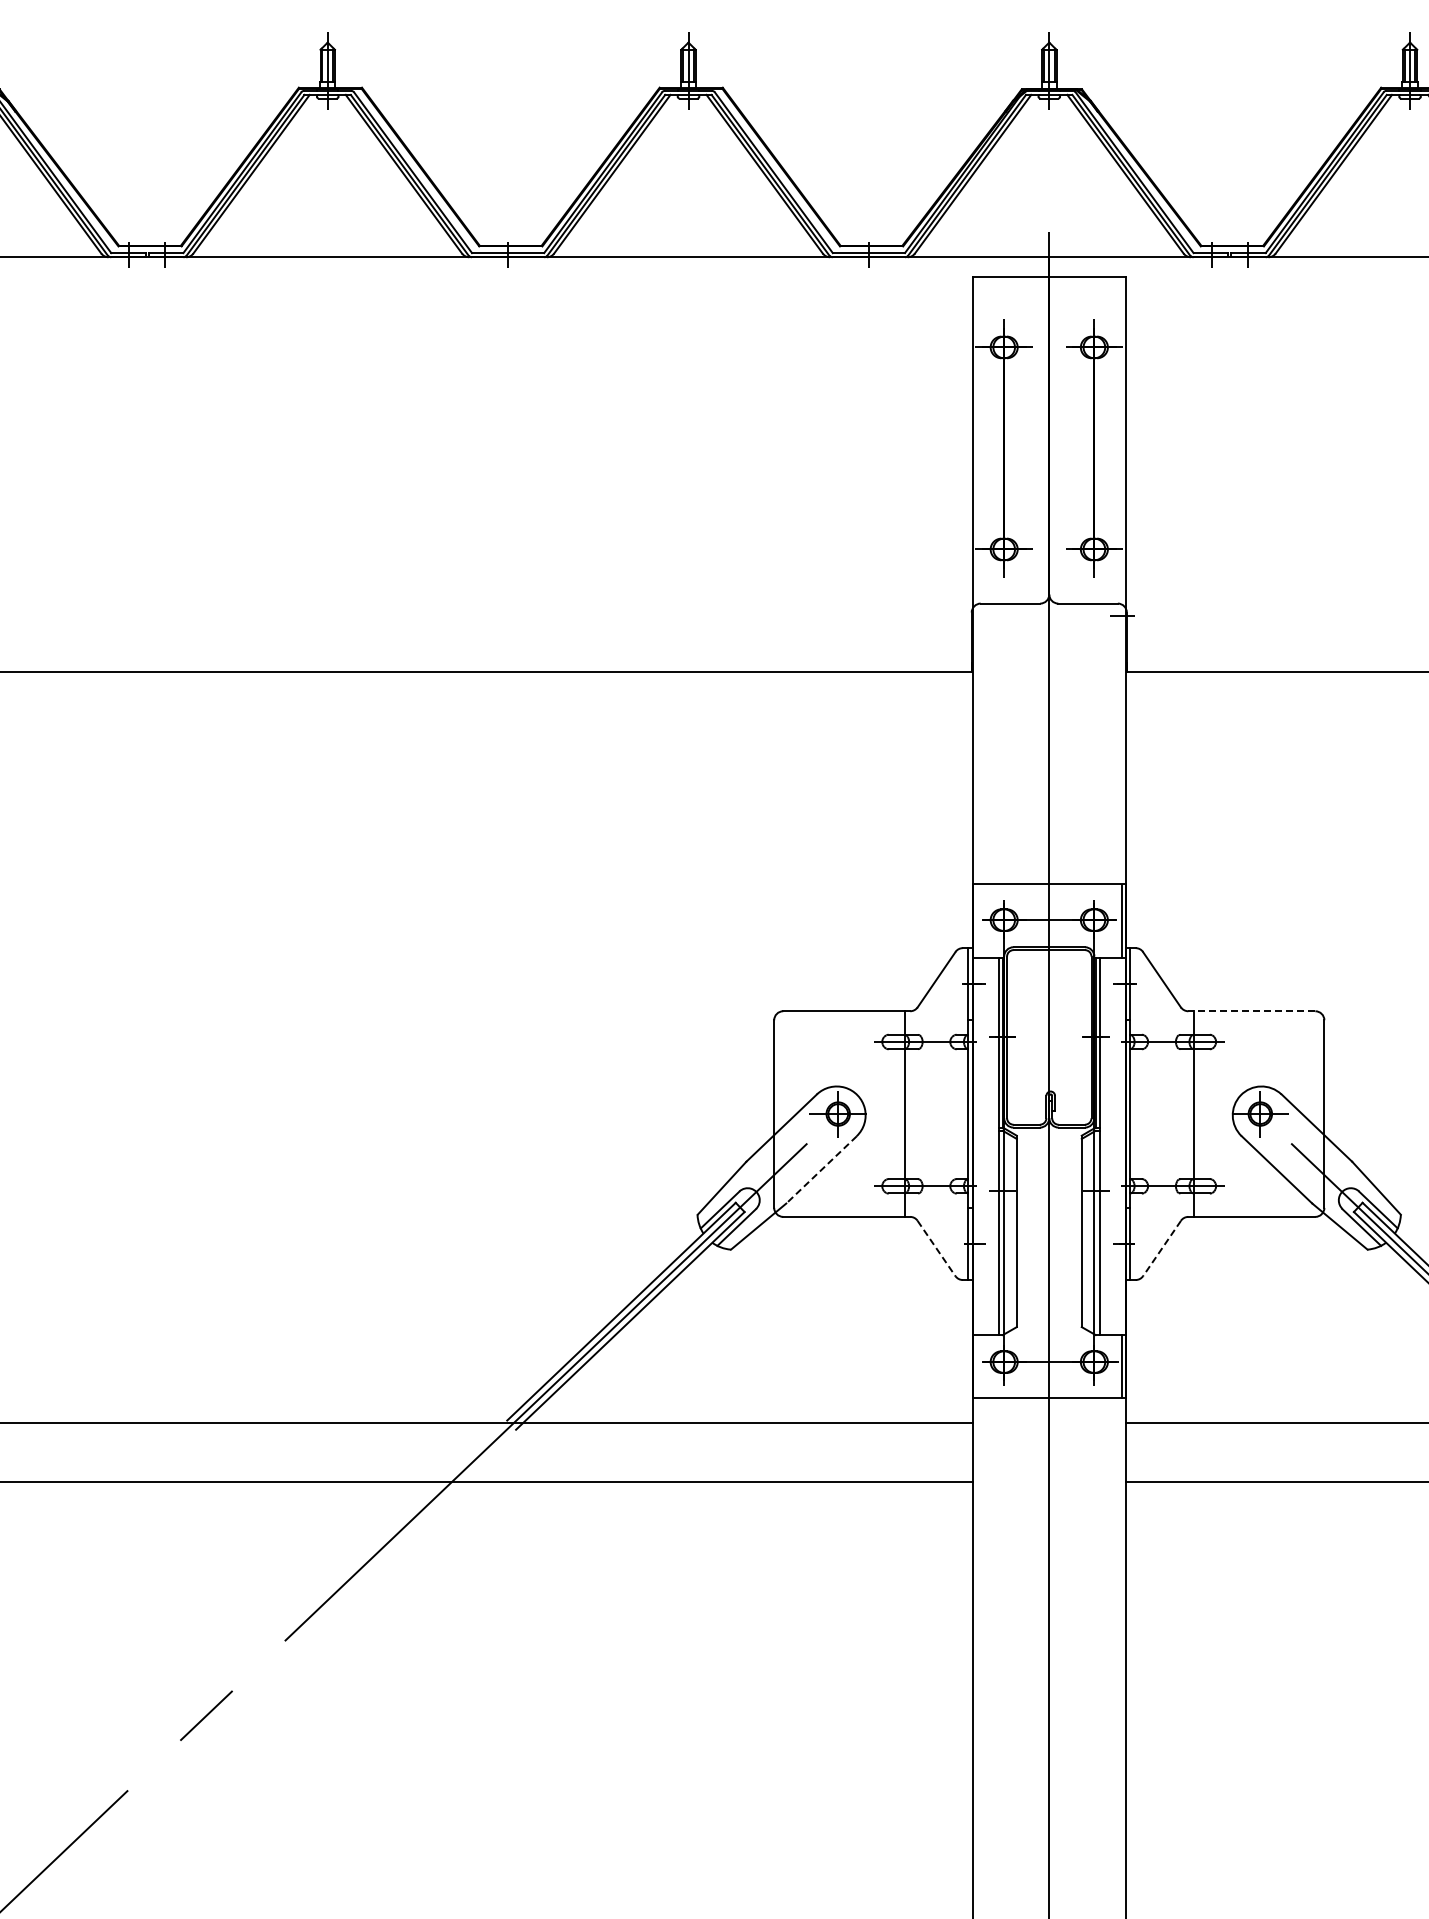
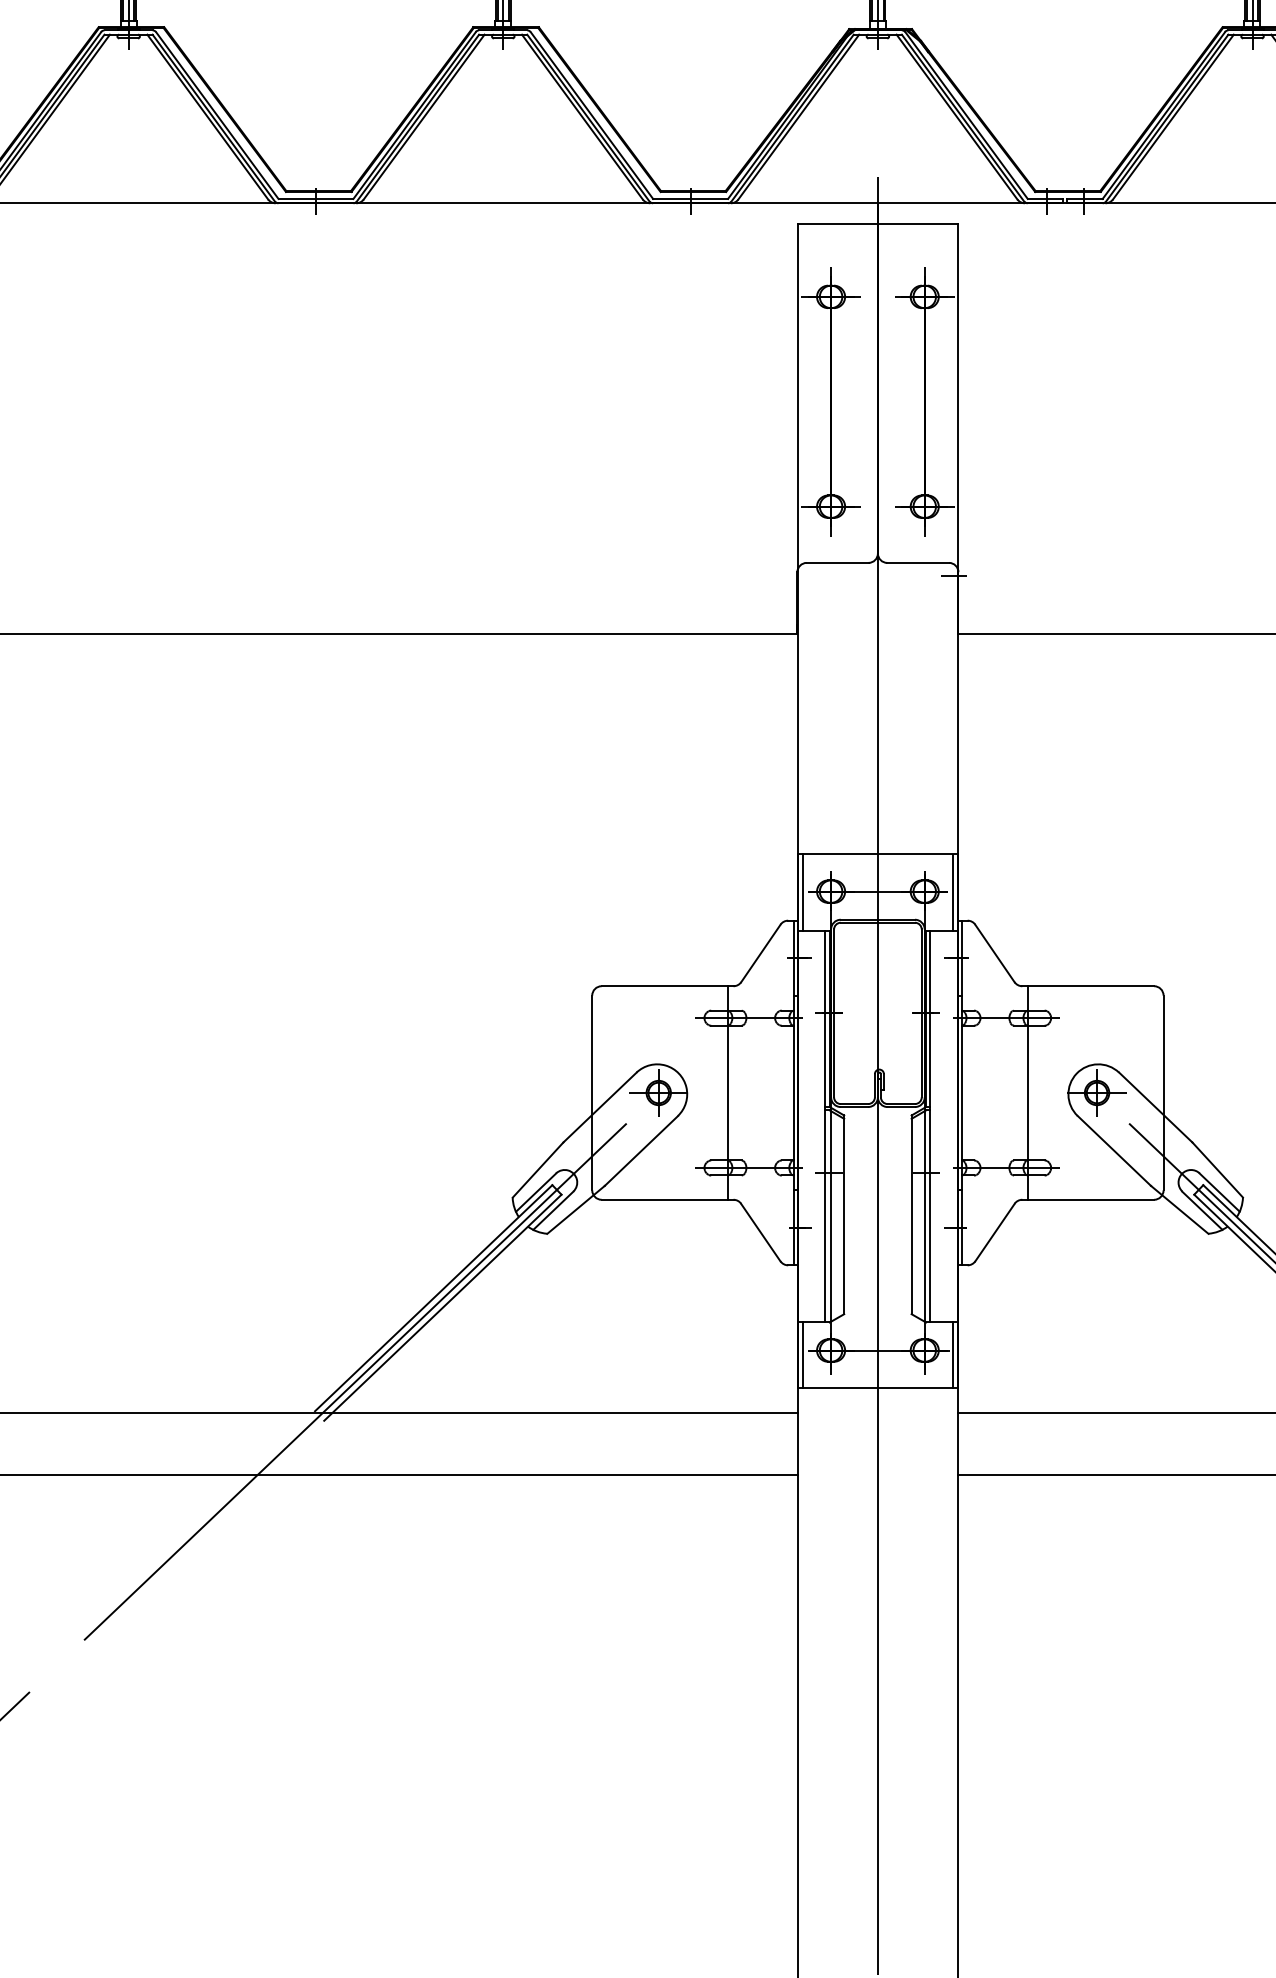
line: (976, 921) -> (802, 893), added
line: (1251, 1011) -> (1087, 986), dashed -> solid
line: (821, 1169) -> (641, 1150), dashed -> solid
line: (936, 1248) -> (760, 1232), dashed -> solid
line: (1162, 1248) -> (995, 1232), dashed -> solid
line: (976, 1366) -> (802, 1355), added

